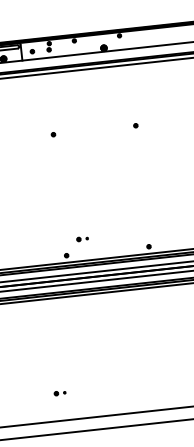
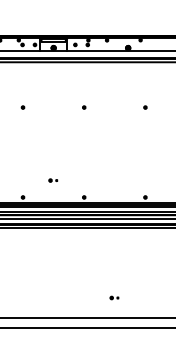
part: (82, 238) -> (53, 180), moved
part: (60, 392) -> (114, 297), moved

